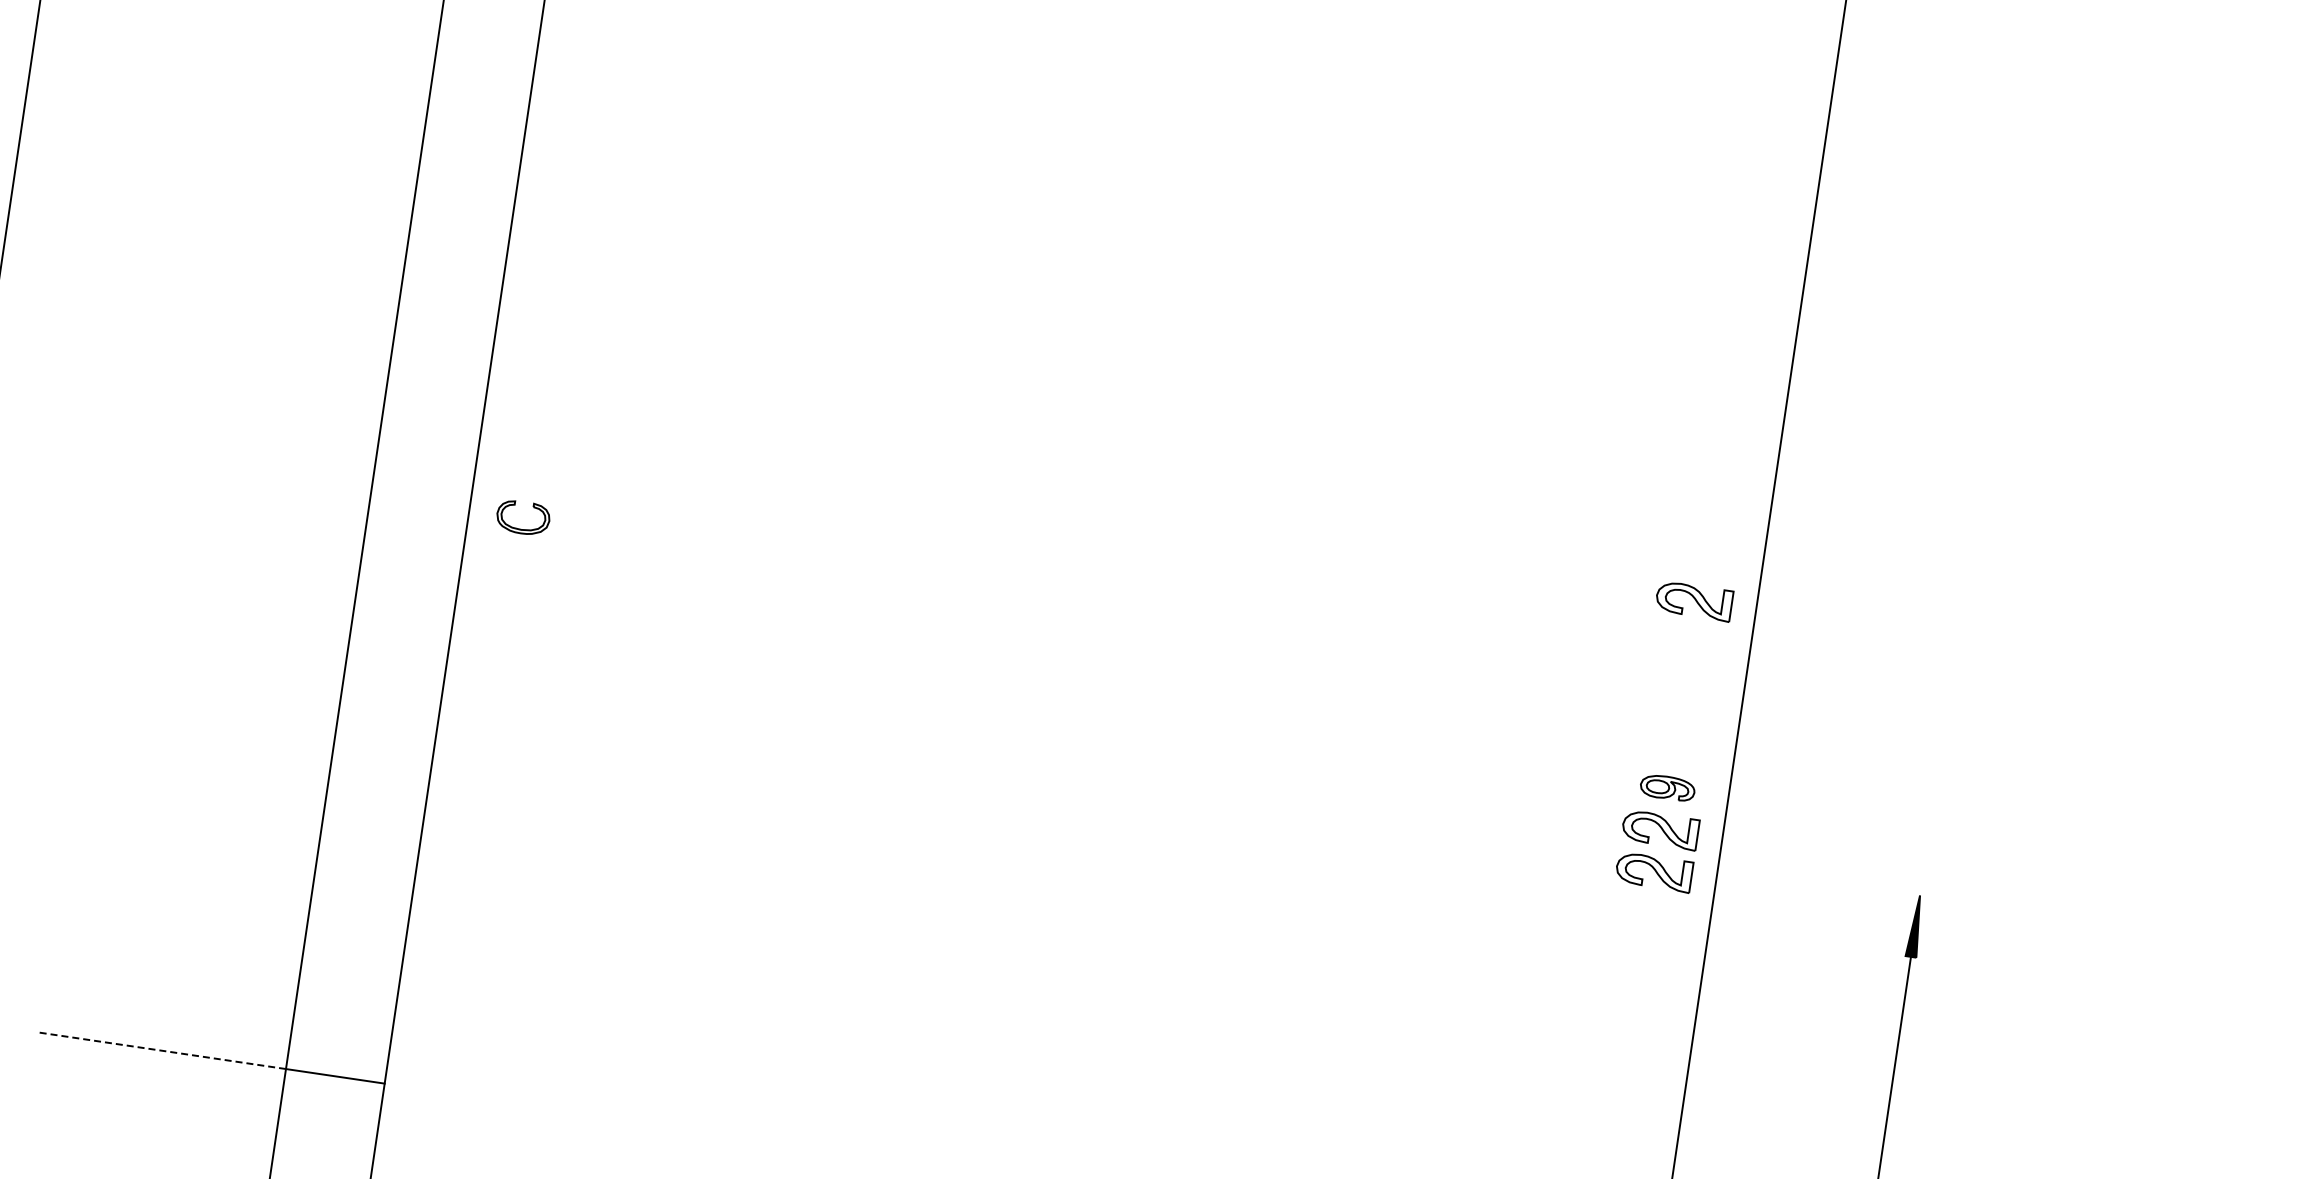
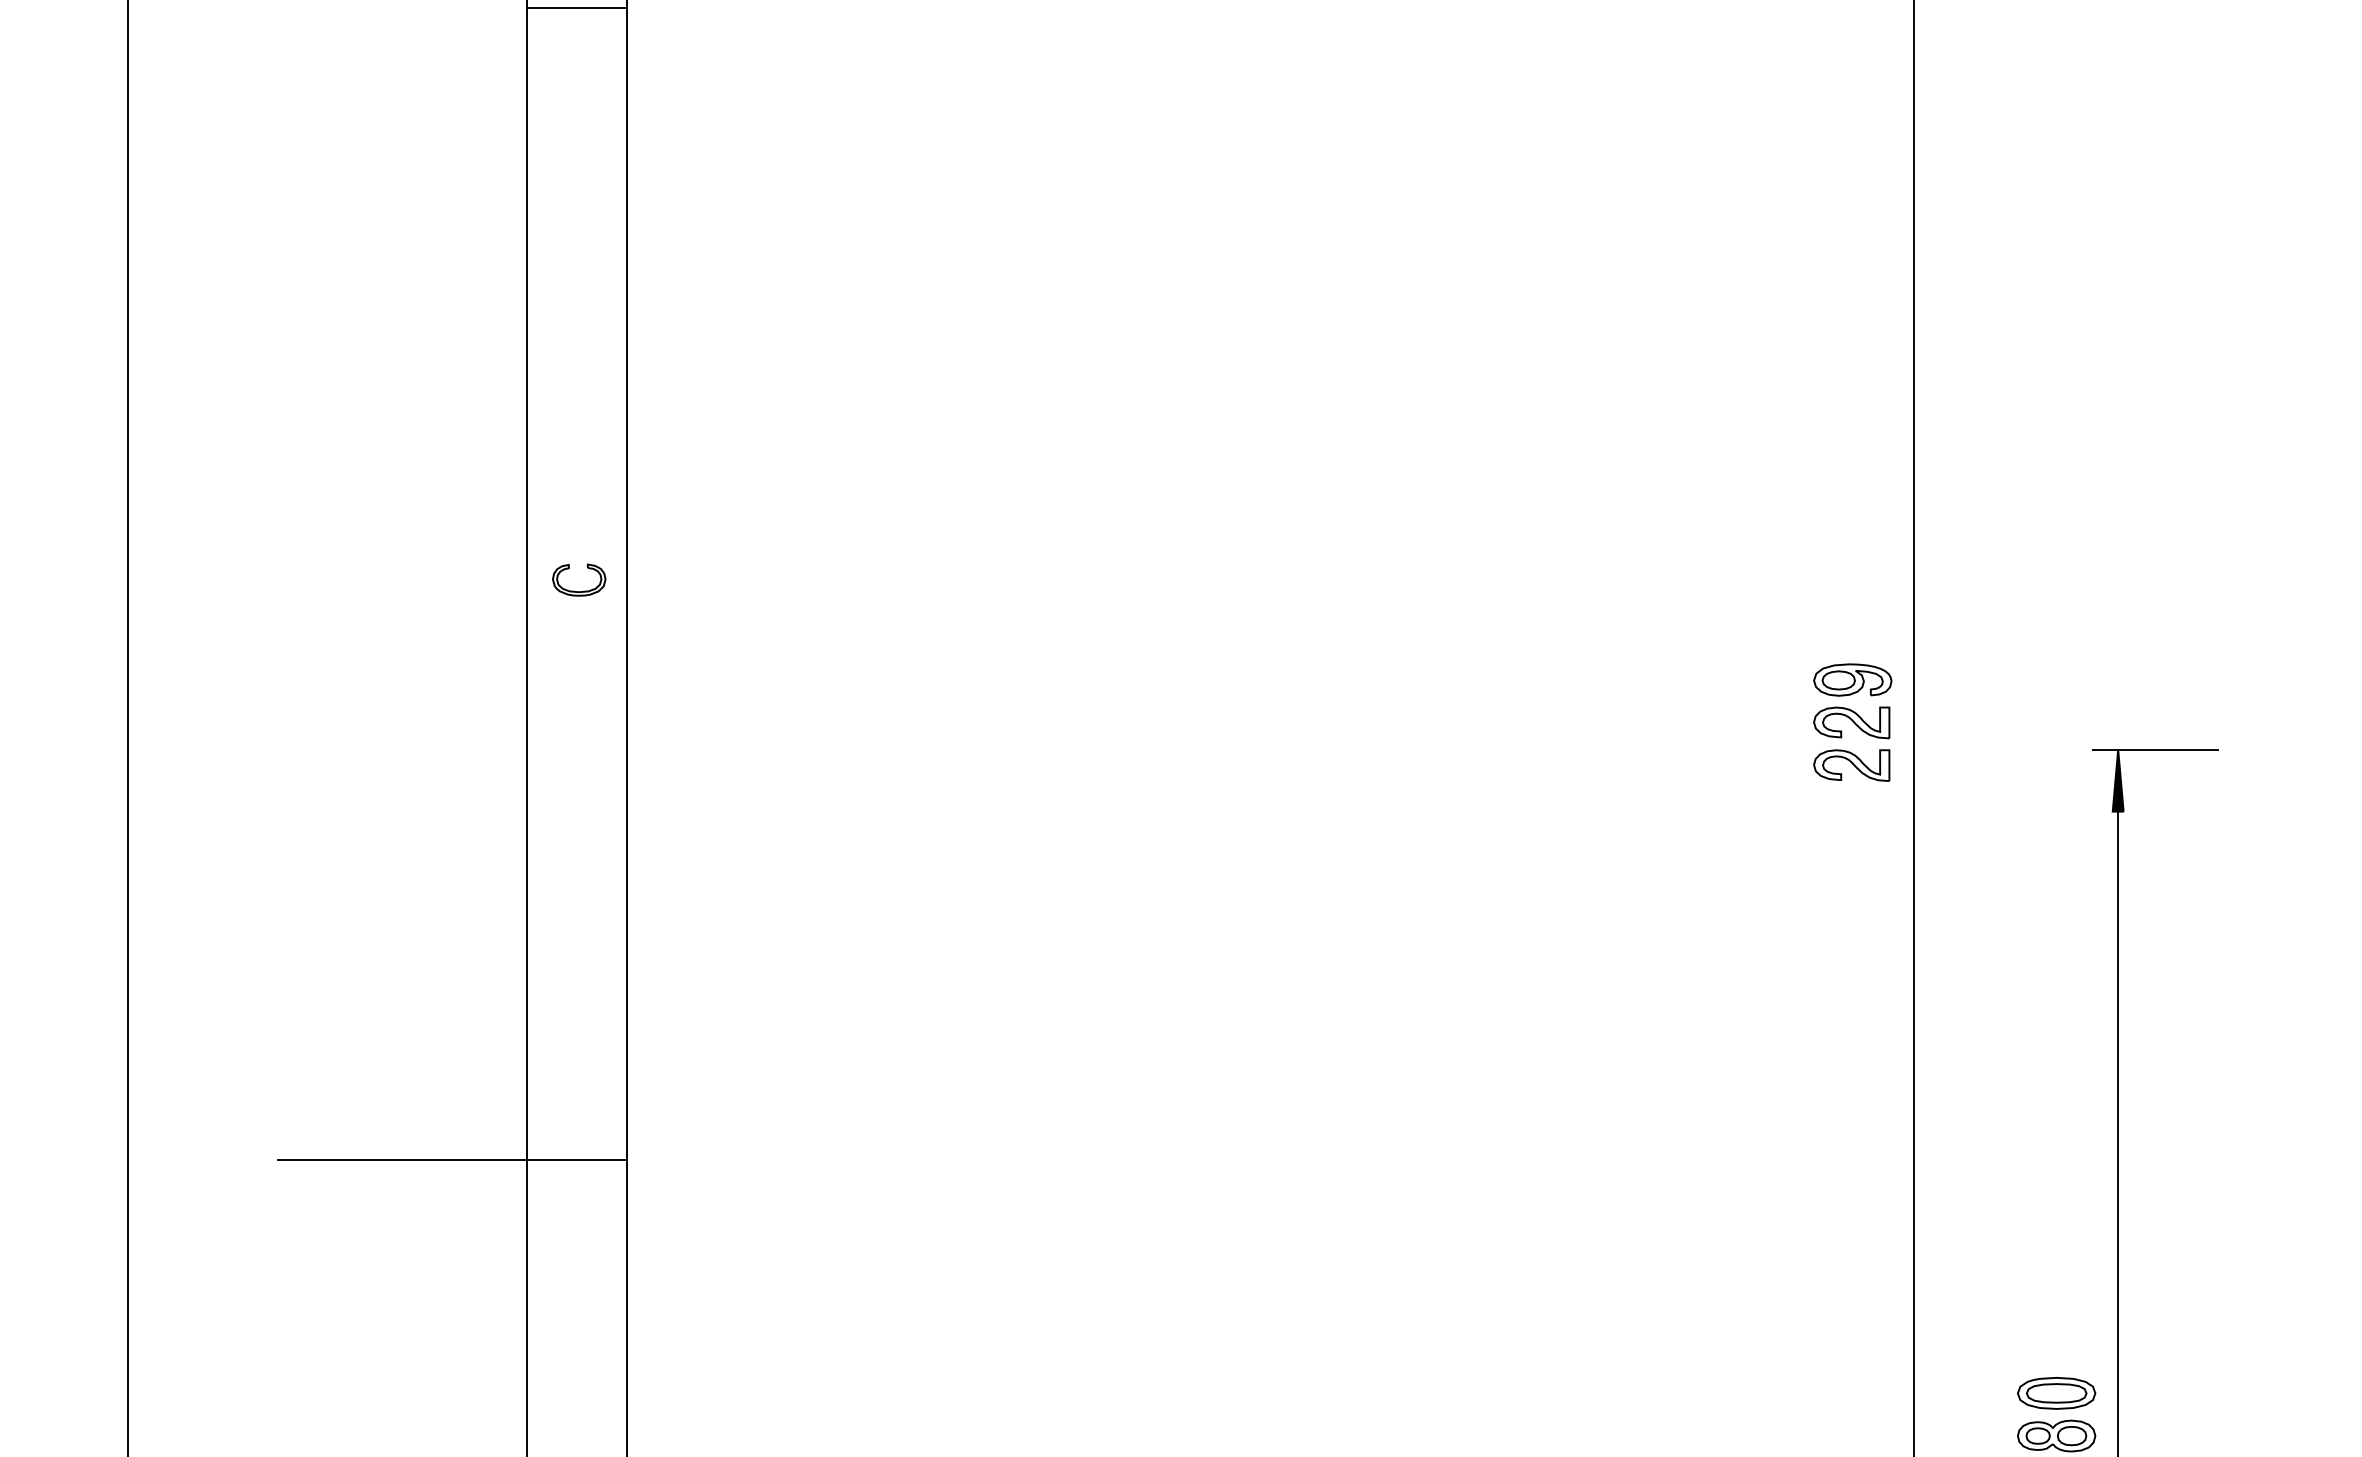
part: (525, 528) -> (583, 590), moved
part: (1693, 601) -> (1851, 491), removed
part: (1667, 787) -> (1852, 679), size x1.43
line: (1956, 900) -> (2155, 749), added
line: (162, 1051) -> (402, 1160), dashed -> solid

